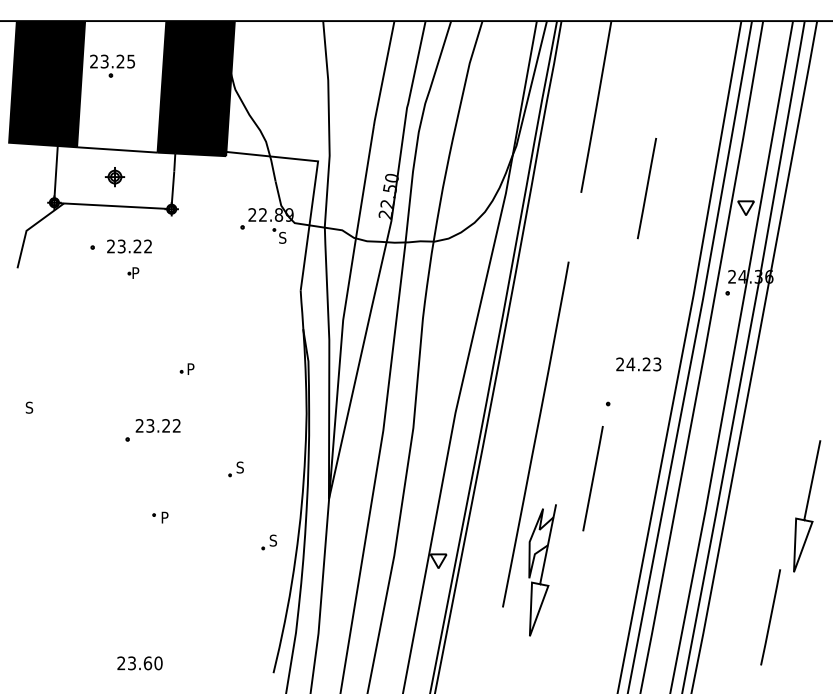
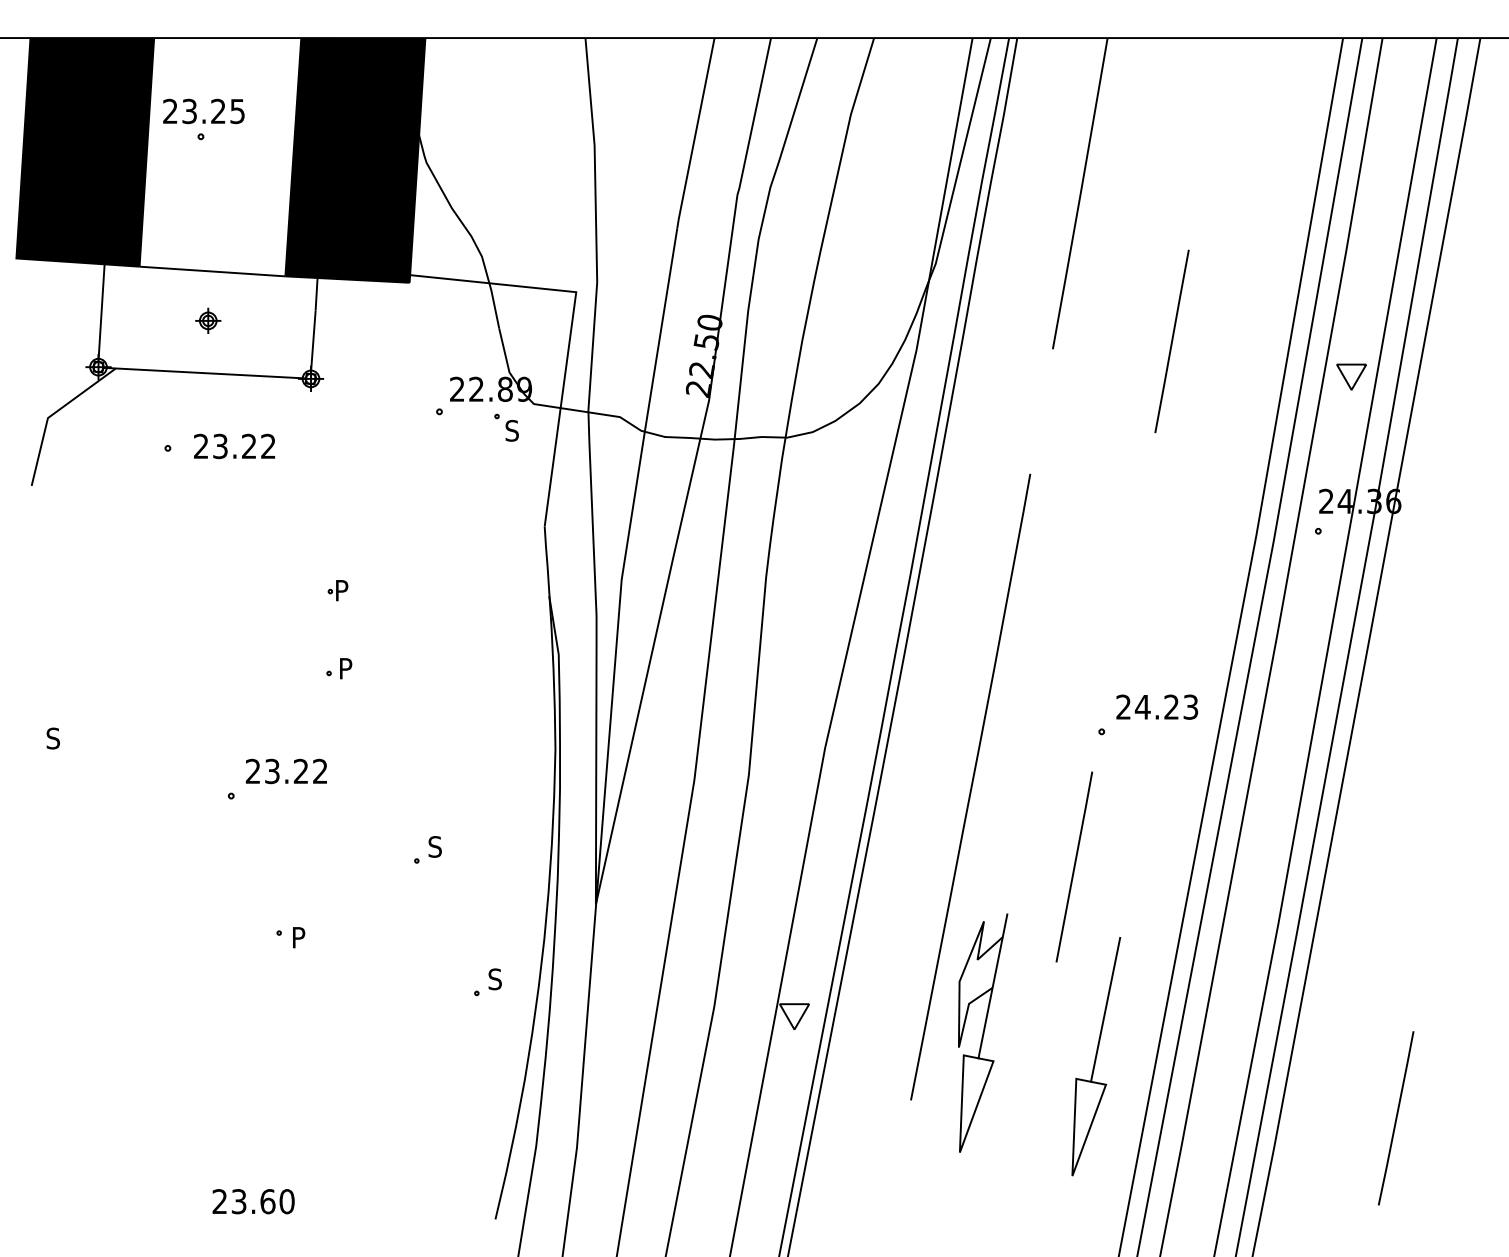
part: (114, 177) -> (207, 321), size x0.71
part: (133, 272) -> (337, 589), moved
text: (638, 364) -> (1156, 707), moved
curve: (807, 506) -> (1096, 1056), moved

